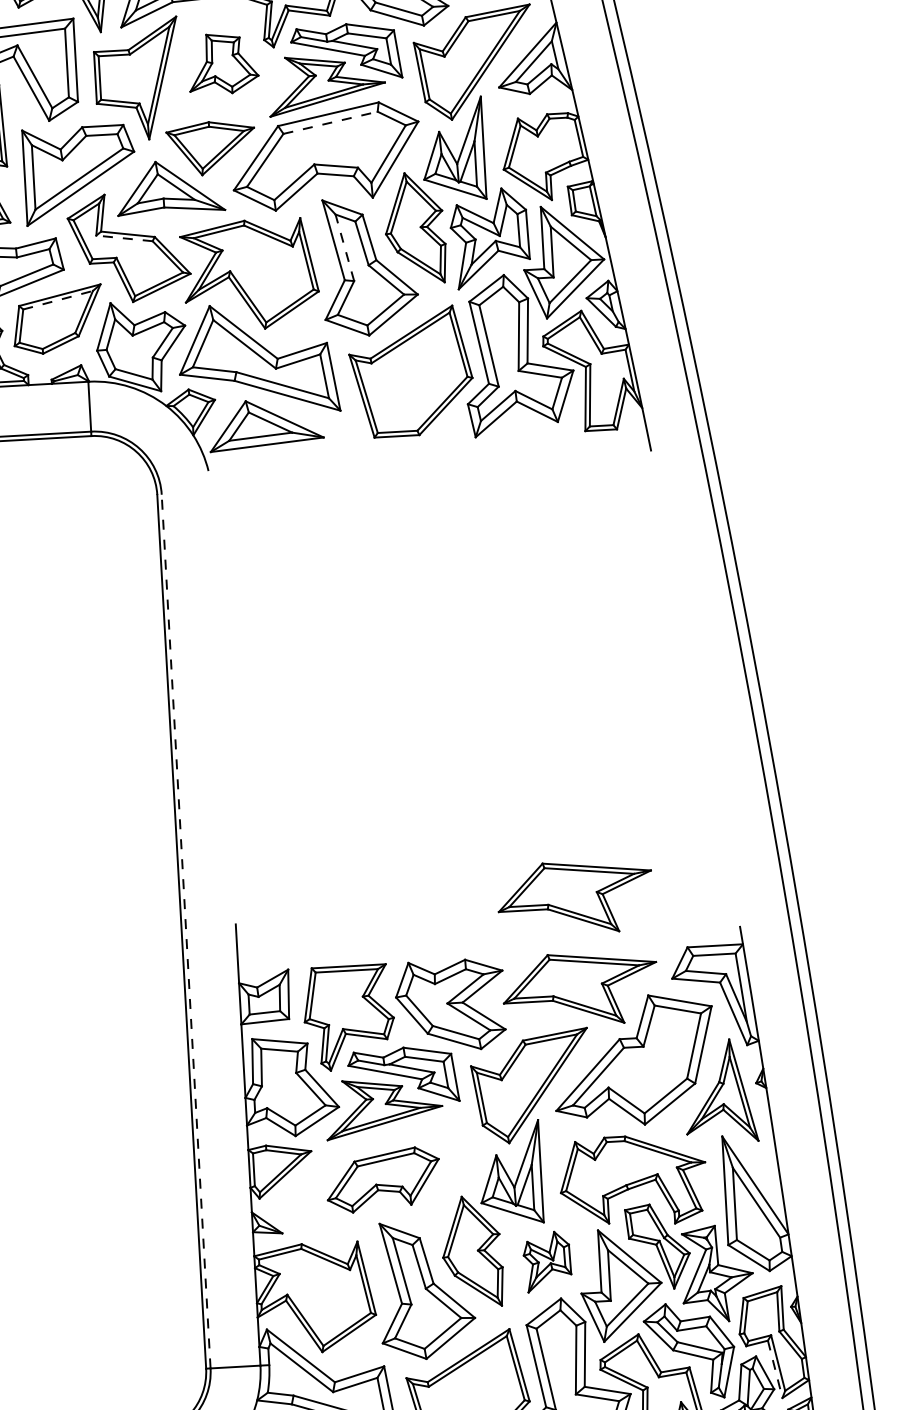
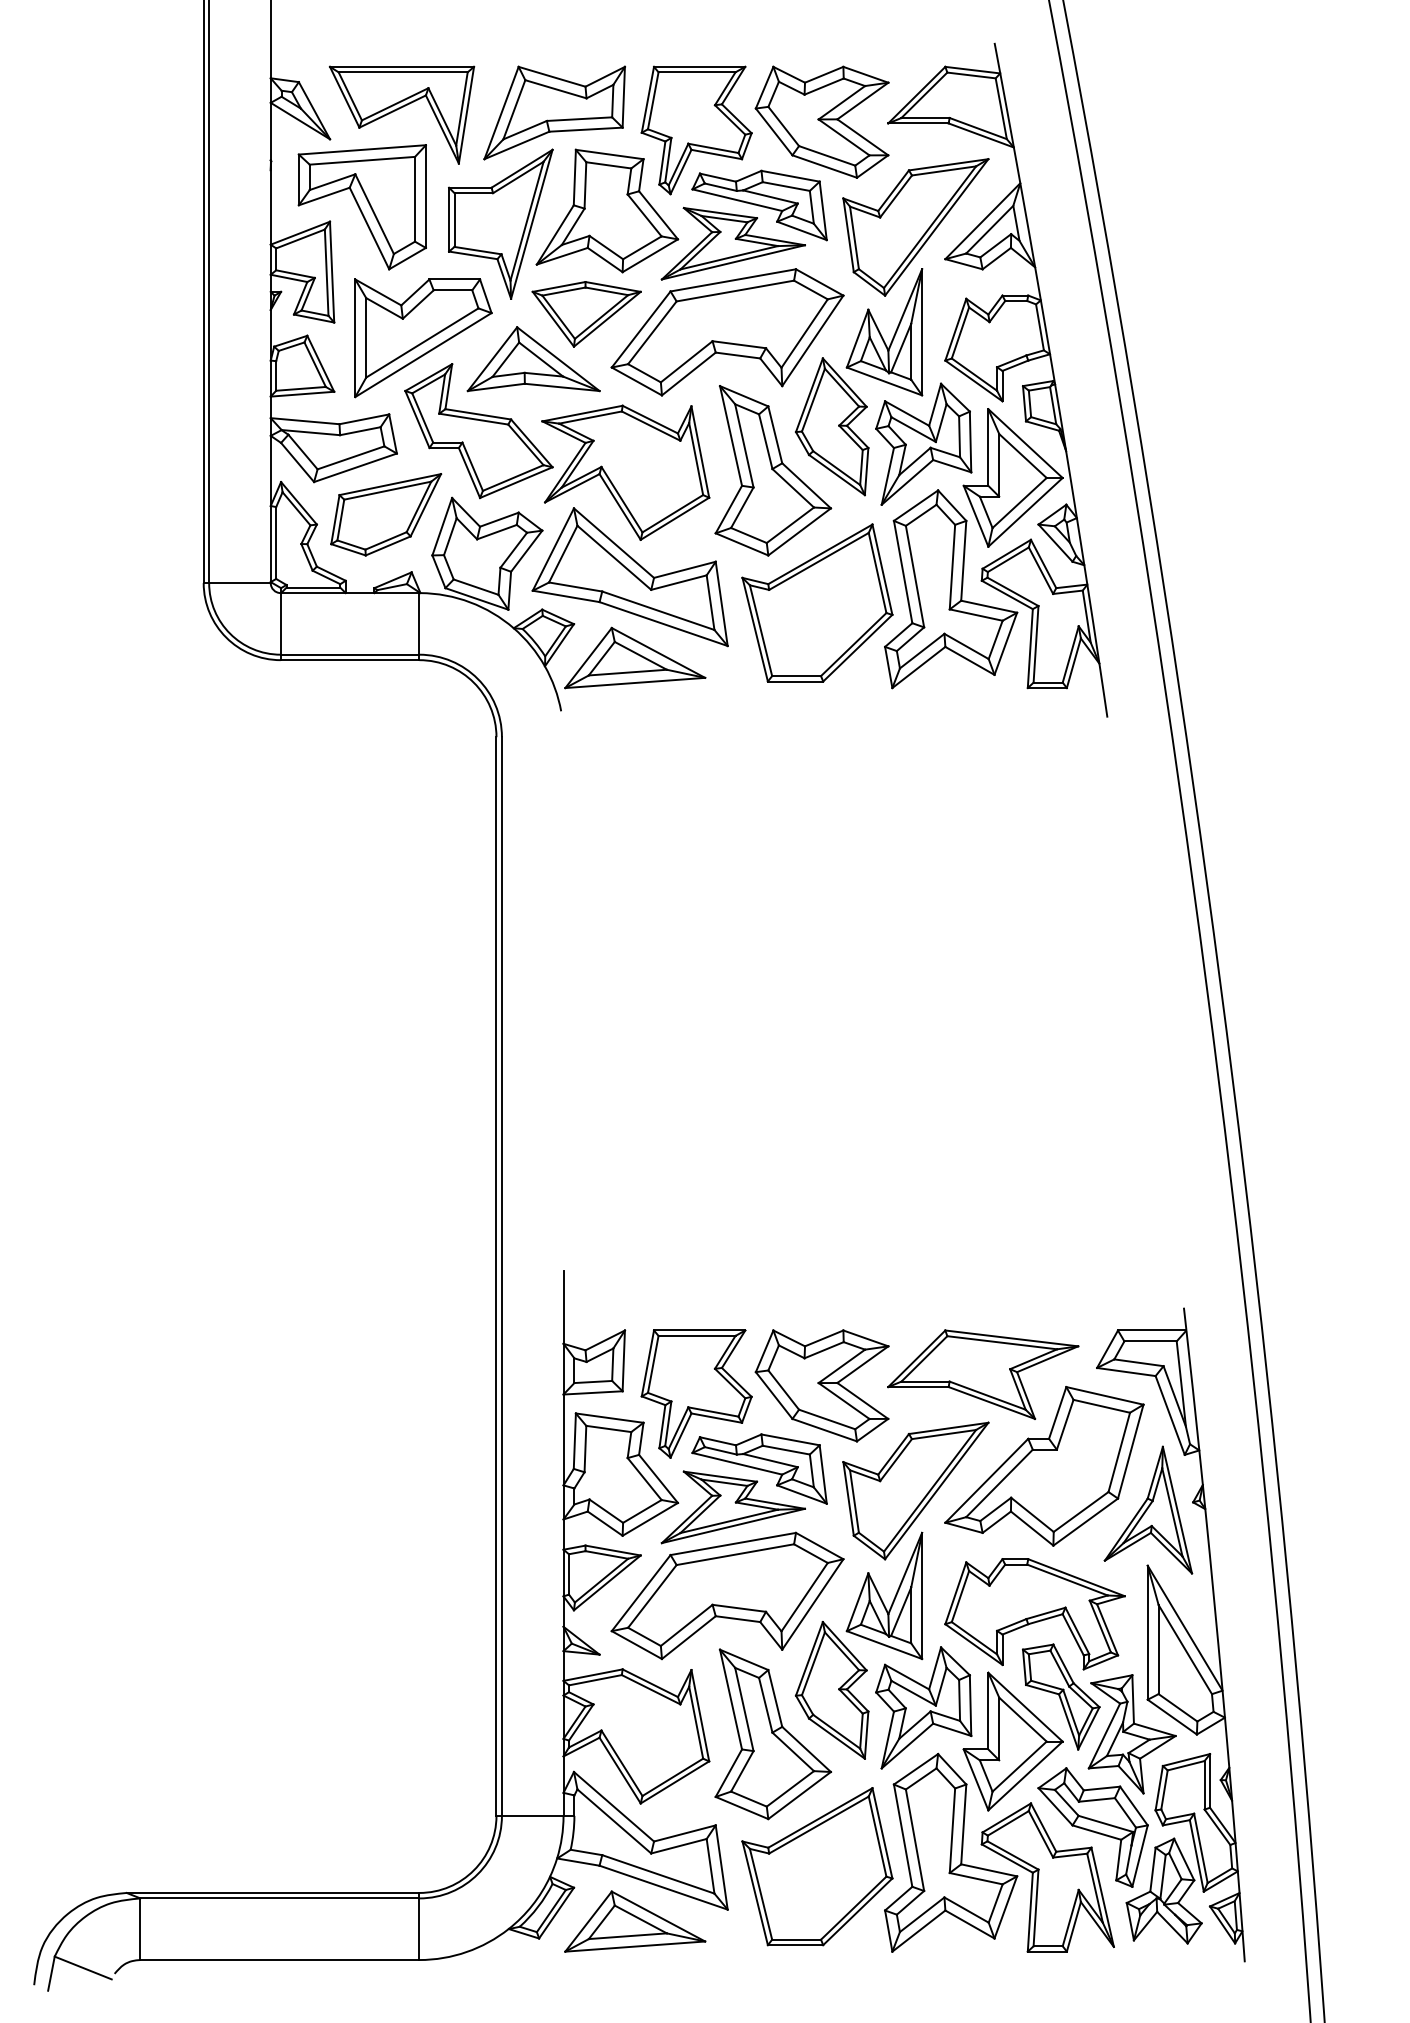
part: (223, 63) -> (607, 210), size x1.67
line: (330, 123) -> (735, 291), dashed -> solid
line: (124, 238) -> (473, 419), dashed -> solid
line: (344, 247) -> (744, 445), dashed -> solid
line: (58, 300) -> (388, 490), dashed -> solid
part: (575, 897) -> (983, 1261), removed
line: (185, 931) -> (501, 1276), dashed -> solid
part: (383, 1179) -> (727, 1595), size x1.67
part: (547, 1261) -> (923, 1707), size x1.67
line: (774, 1369) -> (1196, 1856), dashed -> solid

